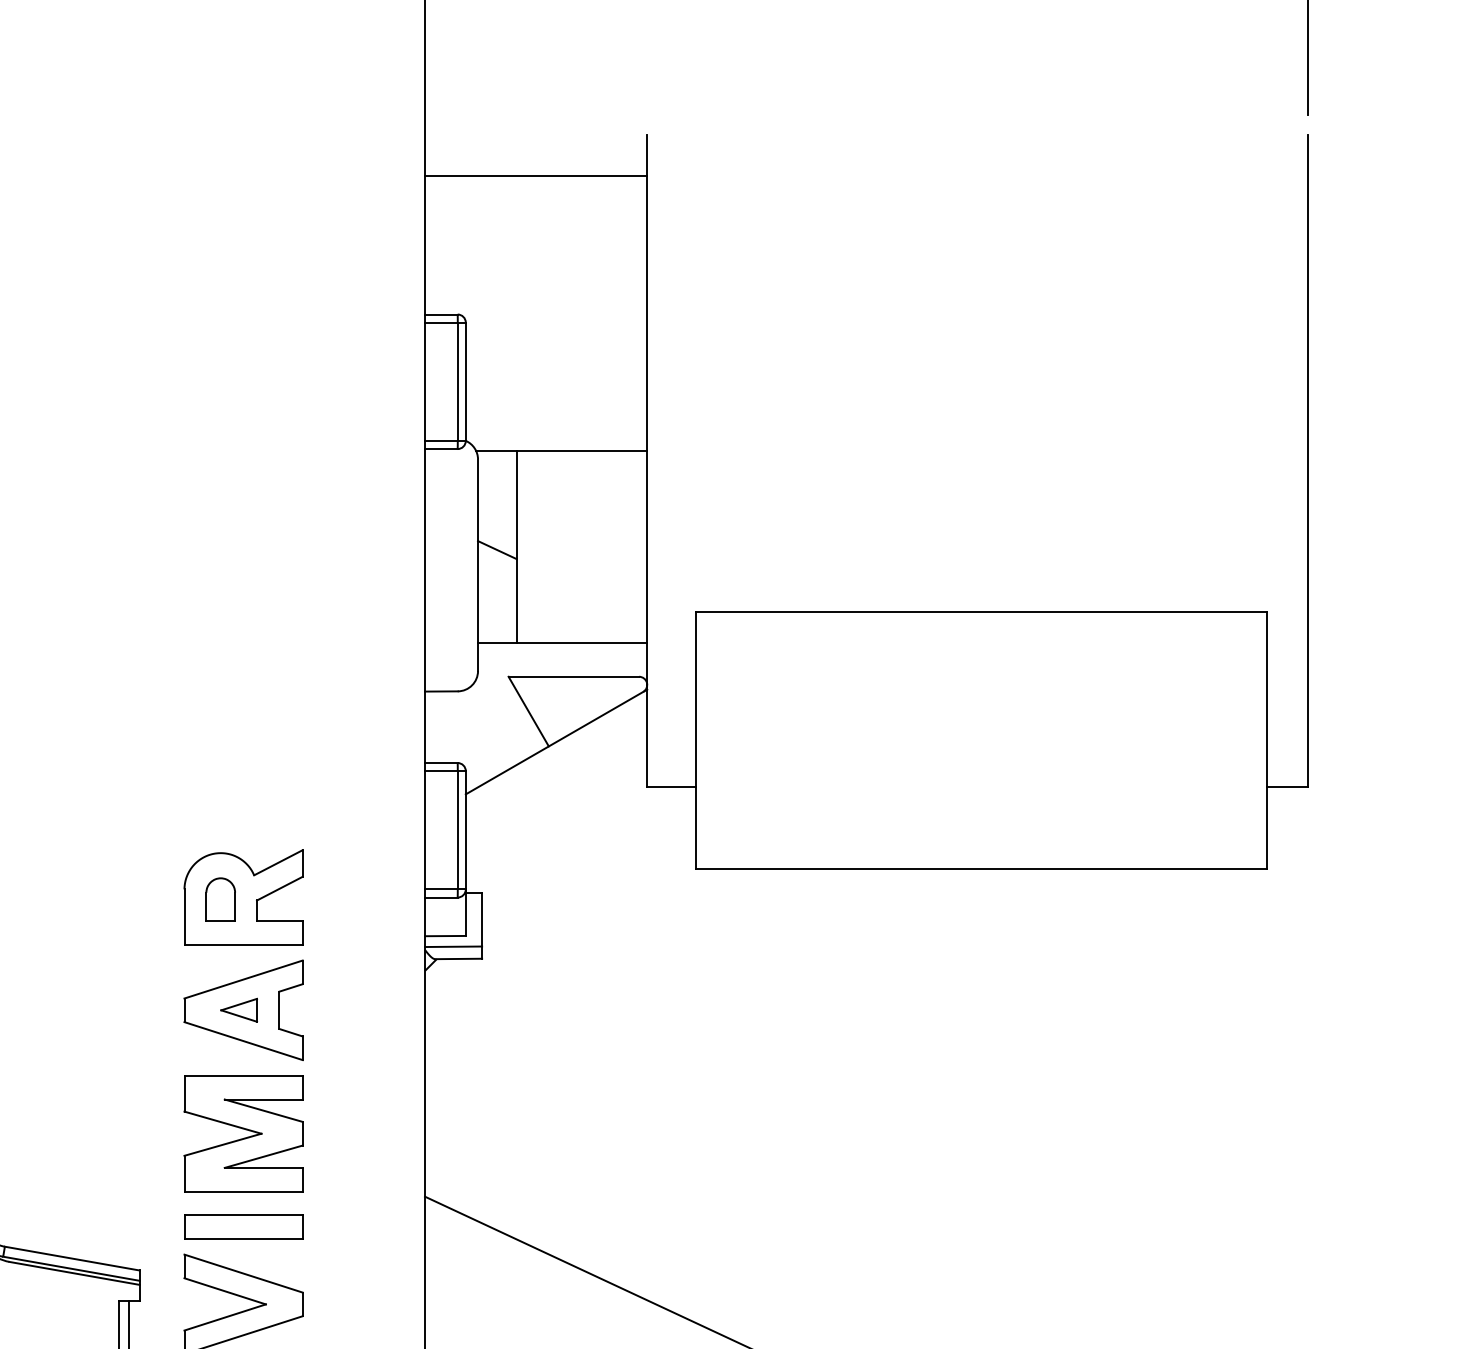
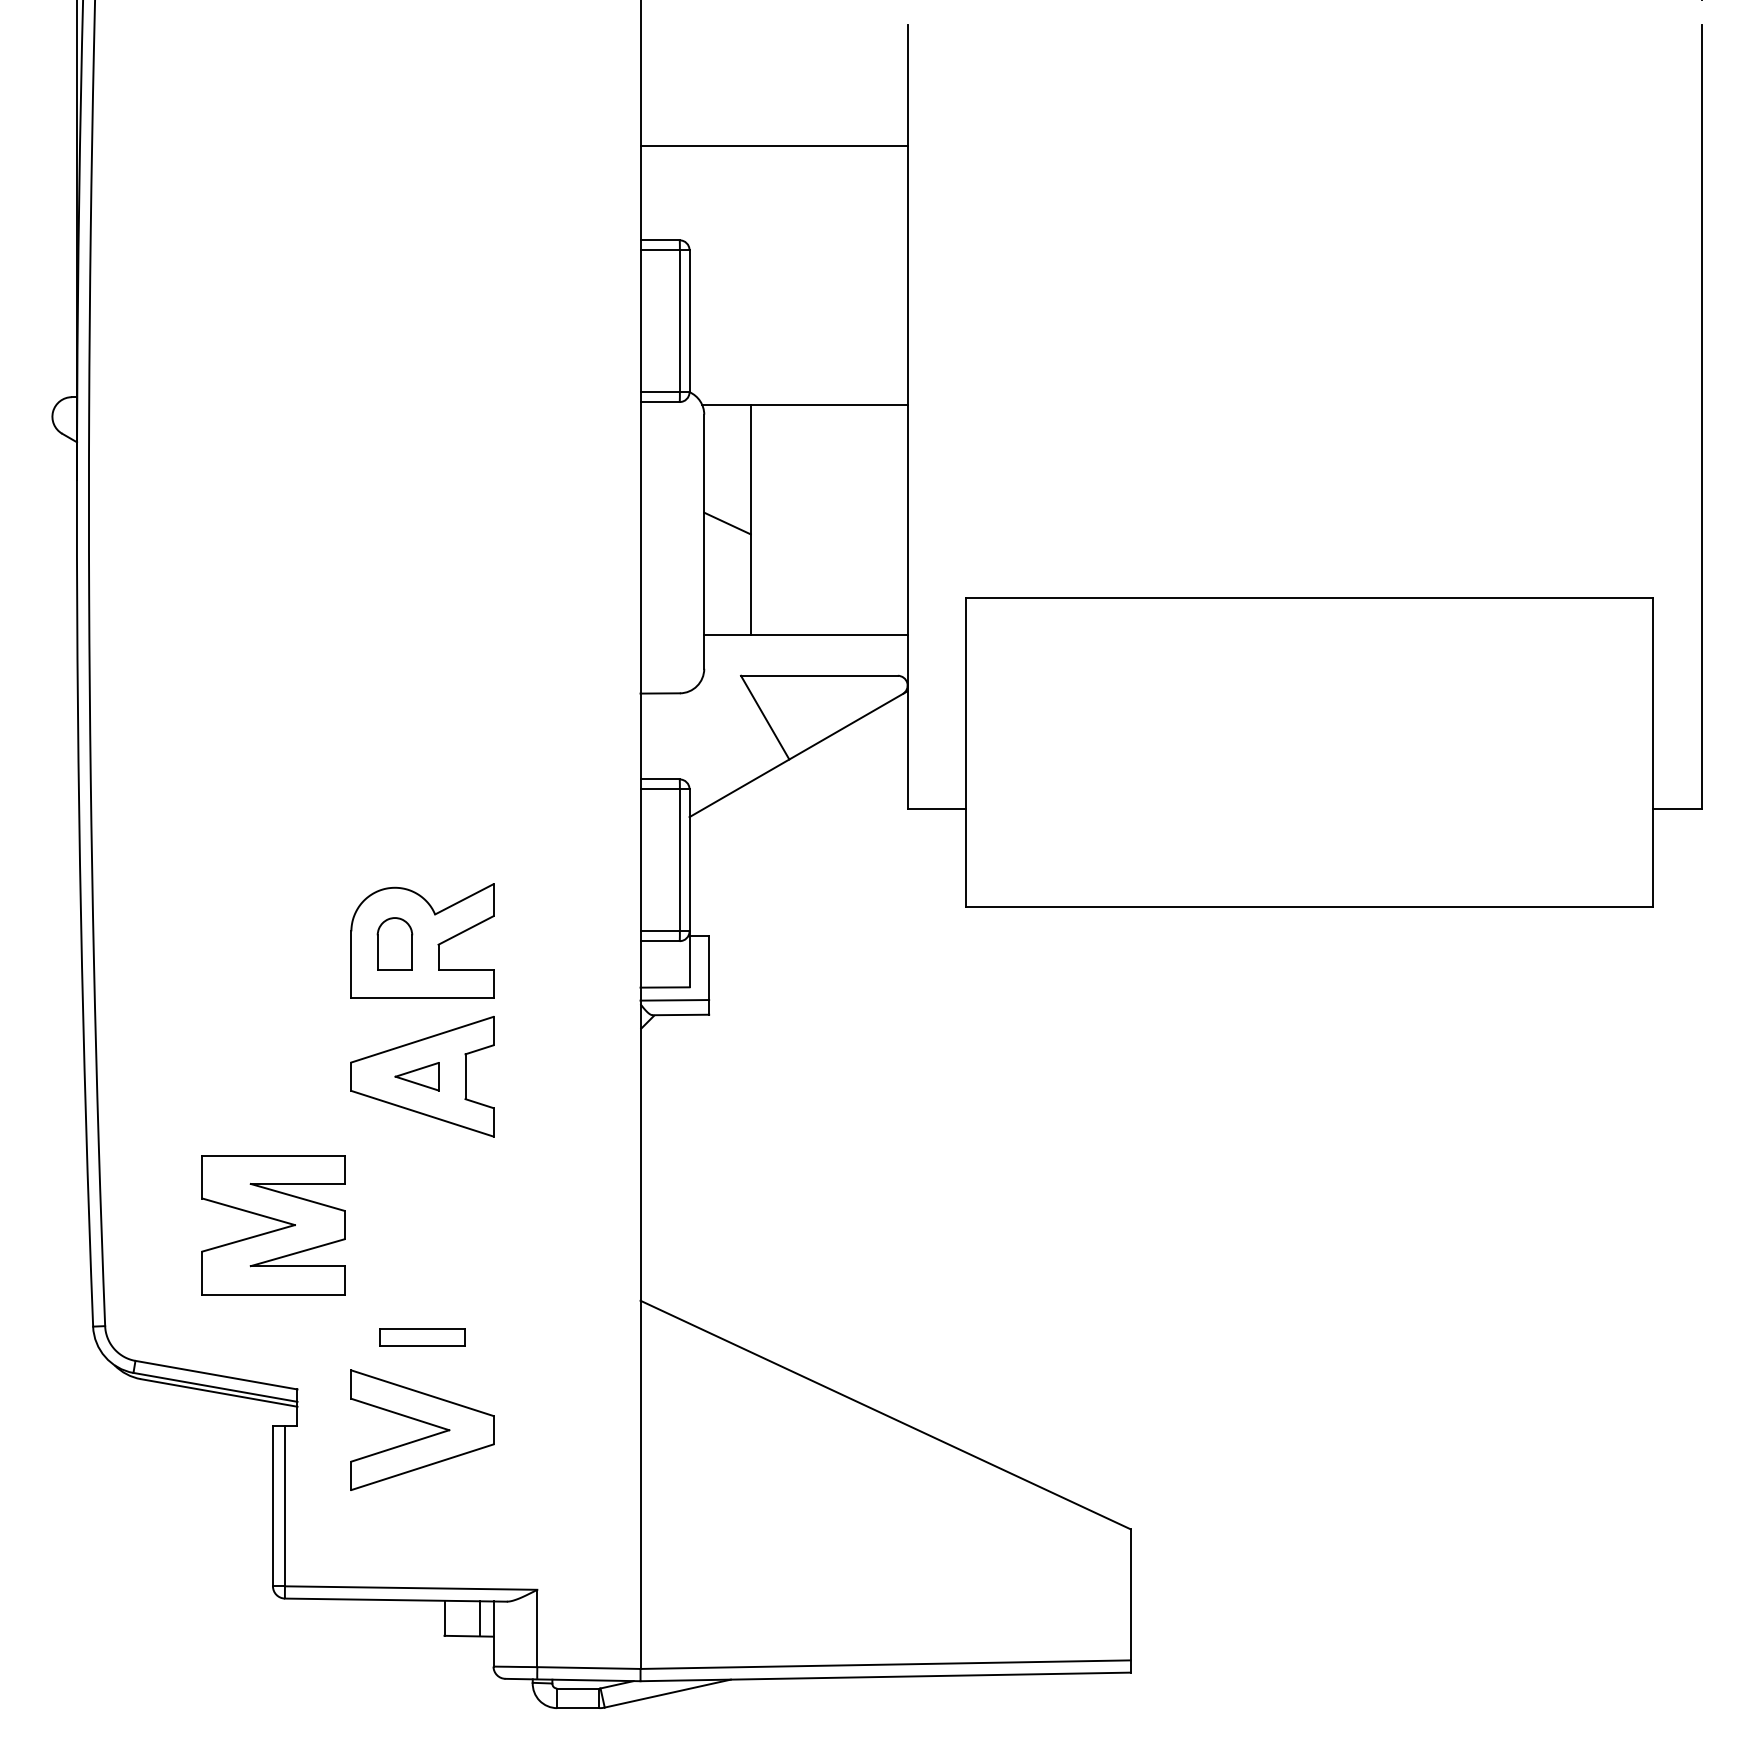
line: (535, 175) -> (773, 145), moved
part: (243, 1134) -> (273, 1225), moved
part: (243, 1226) -> (422, 1336), size x0.6

